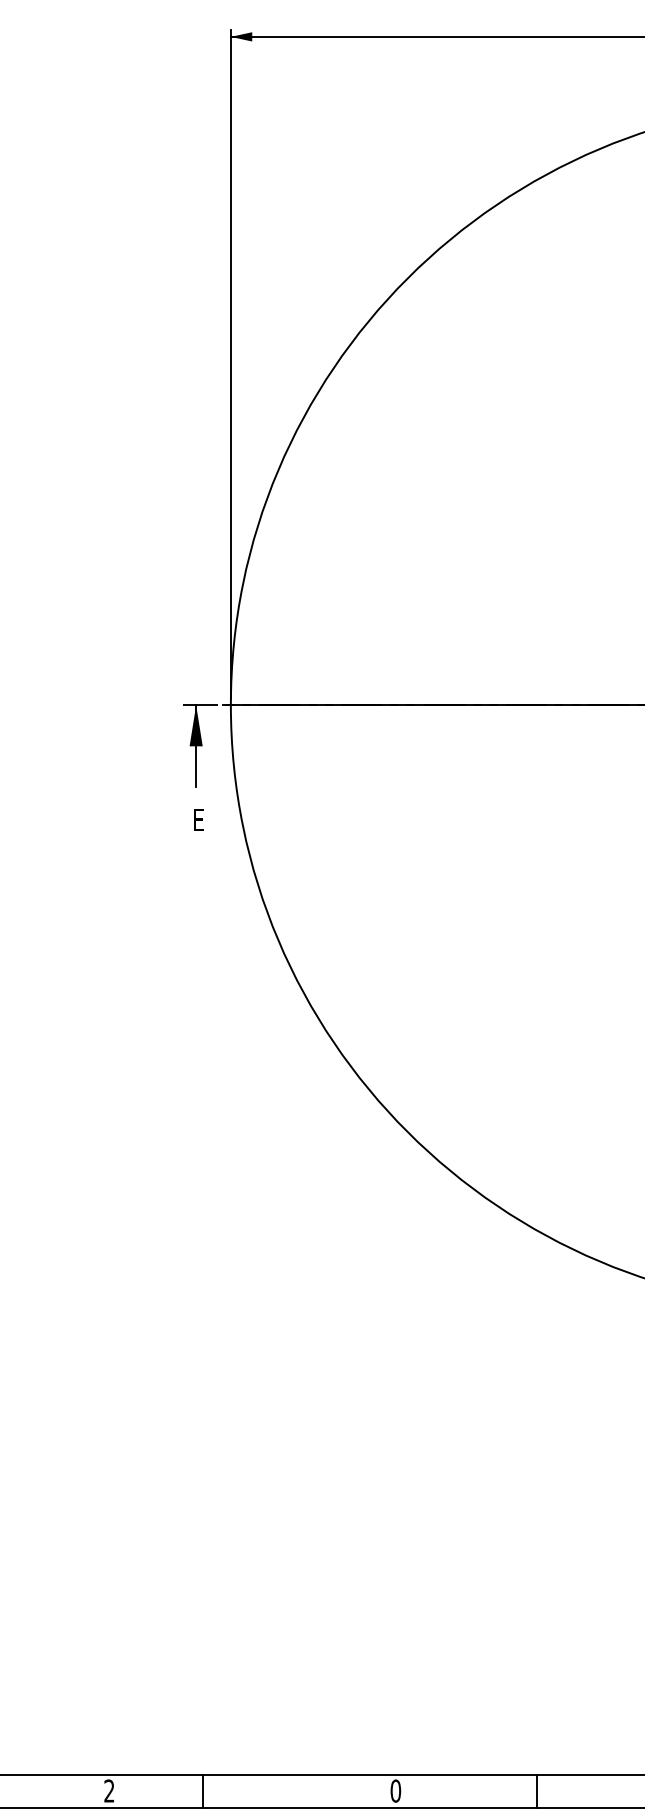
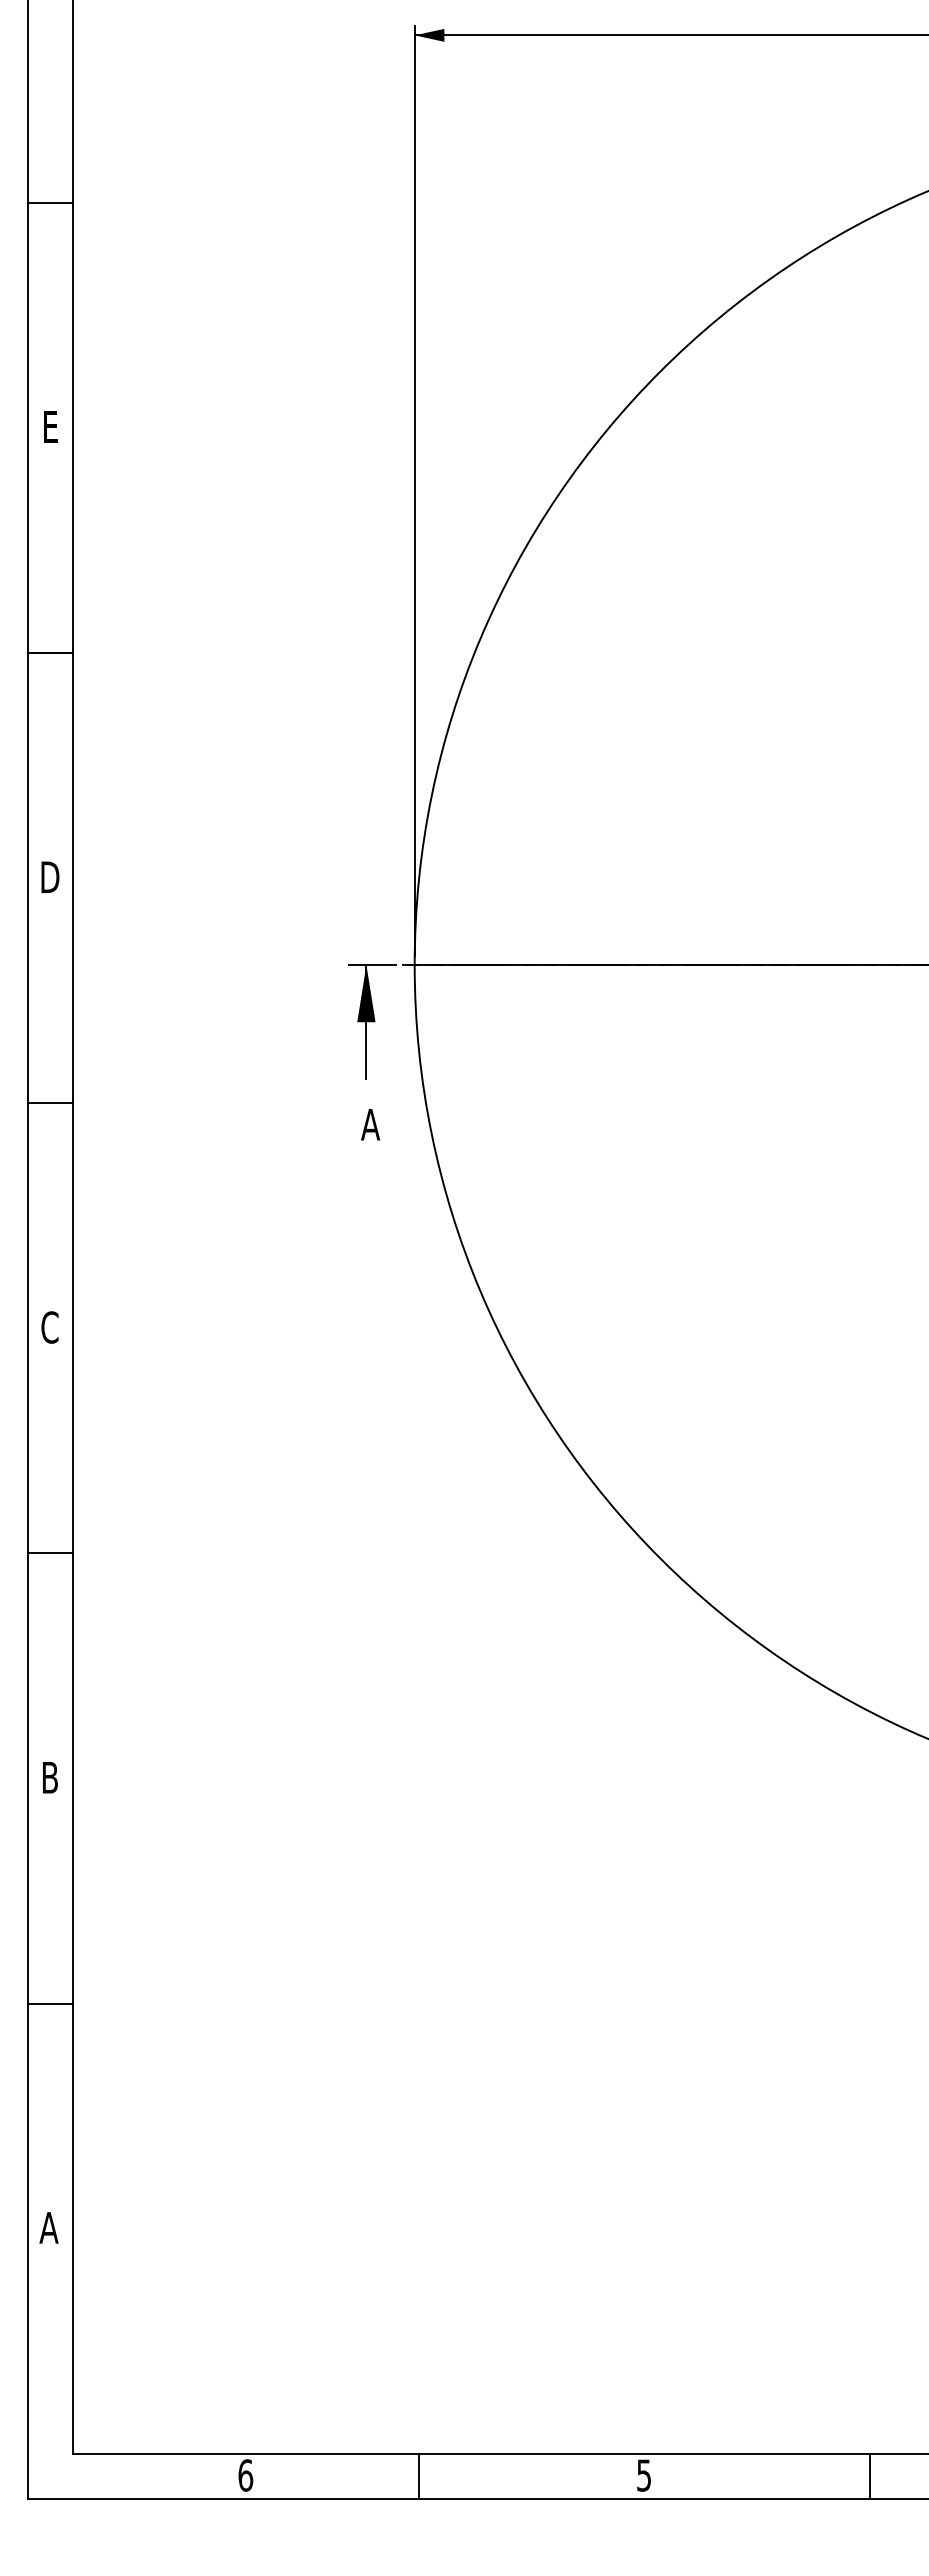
text: (199, 819) -> (370, 1124), E -> A
text: (109, 1791) -> (245, 2475), 2 -> 6
line: (203, 1791) -> (419, 2475), moved
text: (396, 1791) -> (644, 2475), 0 -> 5
line: (536, 1791) -> (869, 2475), moved

